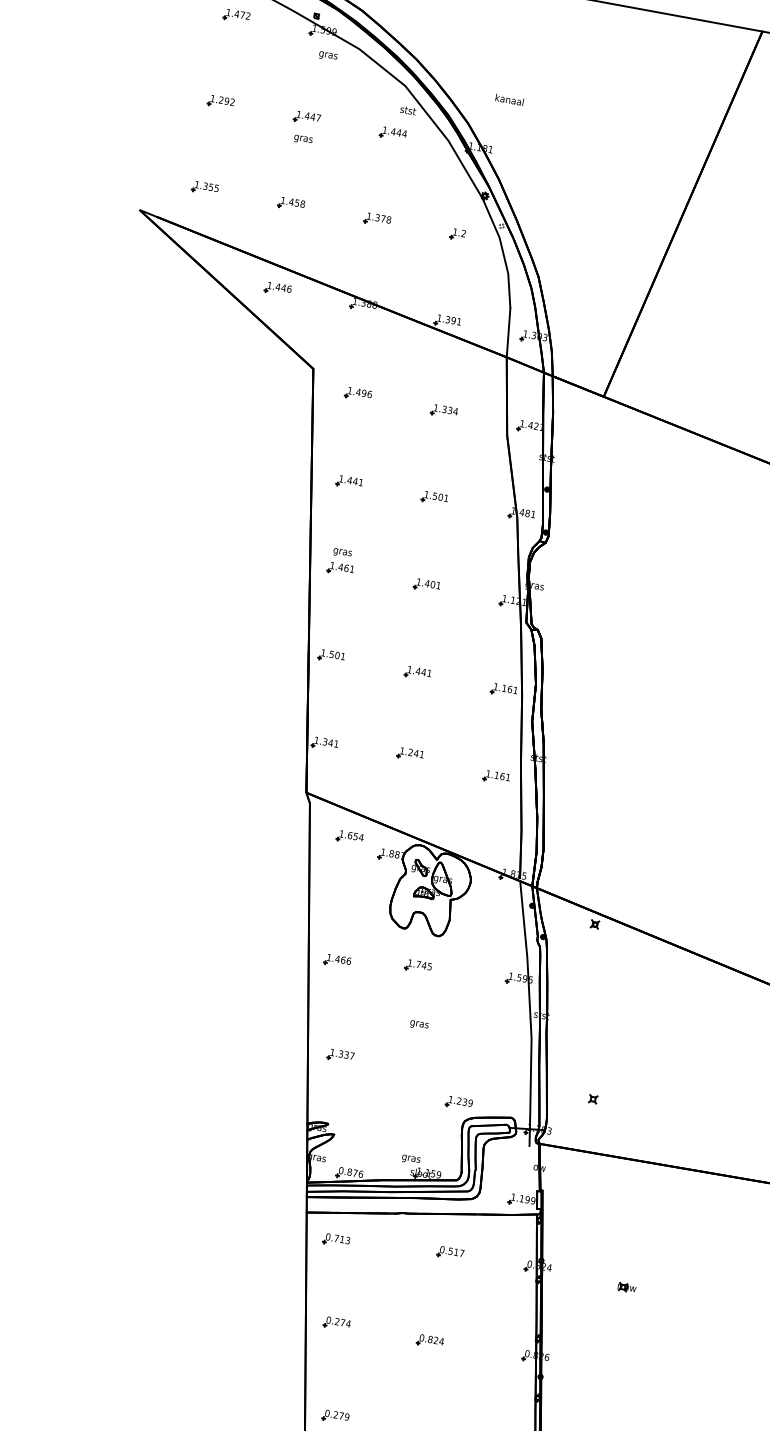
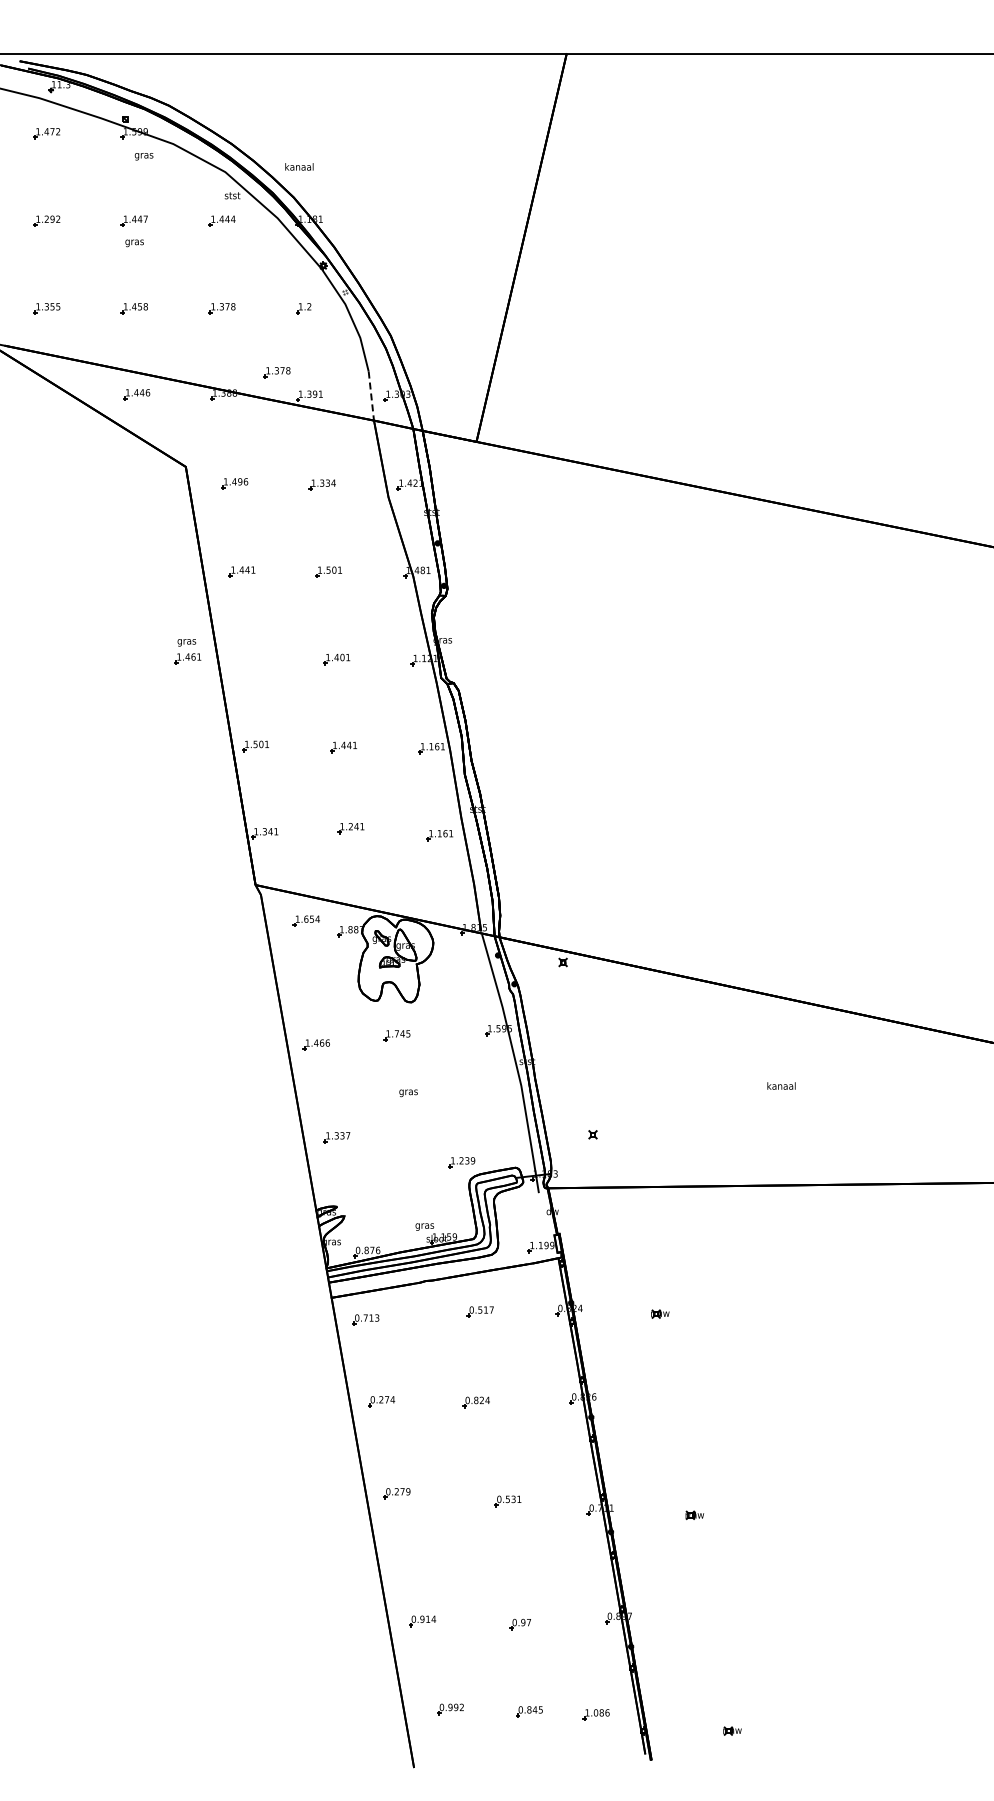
text: (509, 99) -> (299, 166), moved
part: (419, 292) -> (276, 372), added
line: (508, 333) -> (371, 396), solid -> dashed
part: (341, 561) -> (187, 651), moved

